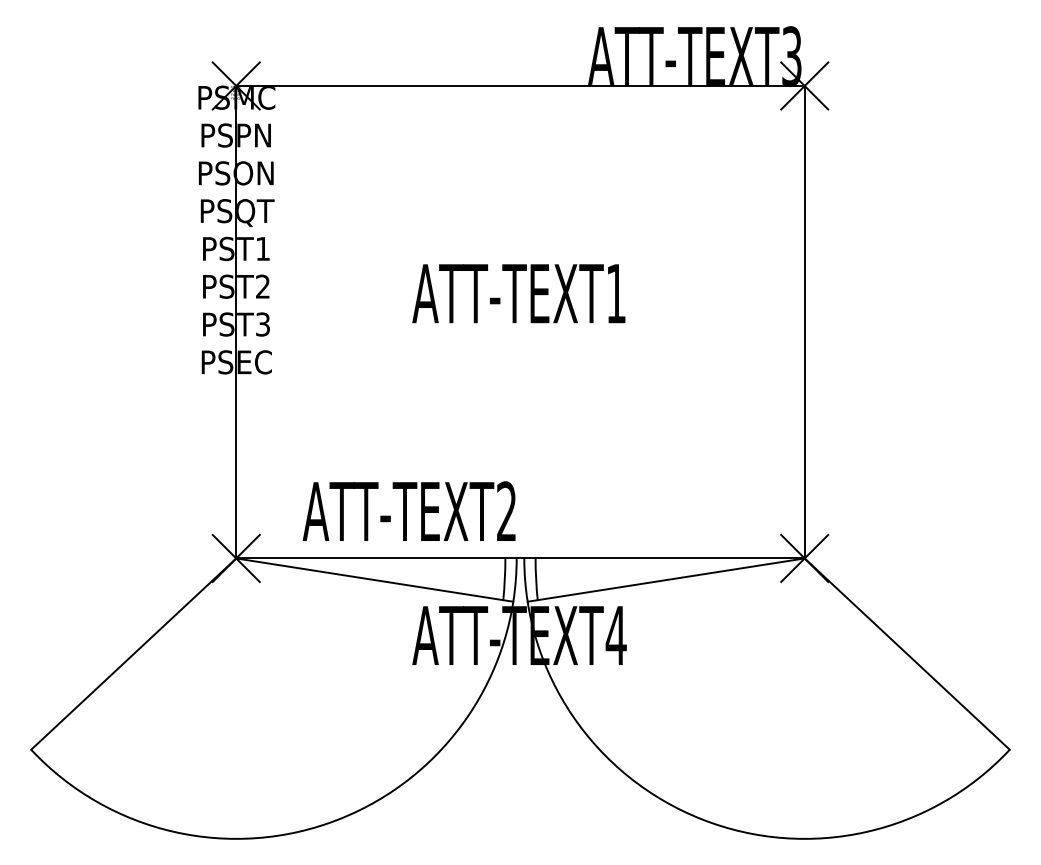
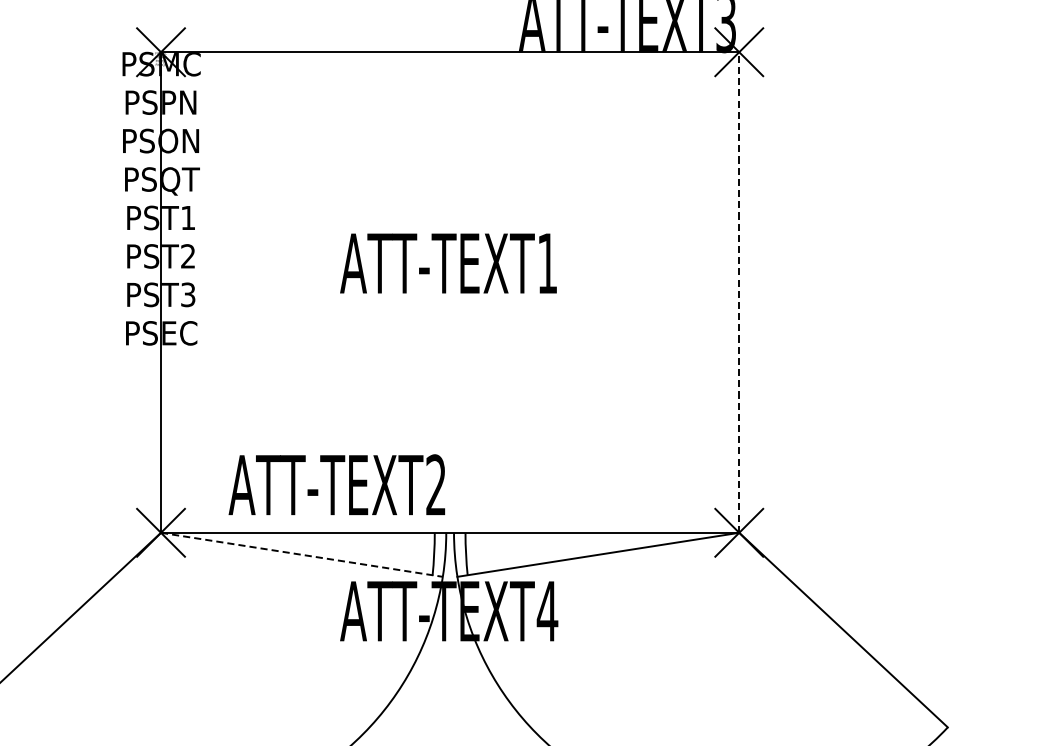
line: (804, 321) -> (739, 291), solid -> dashed
line: (375, 580) -> (302, 555), solid -> dashed

